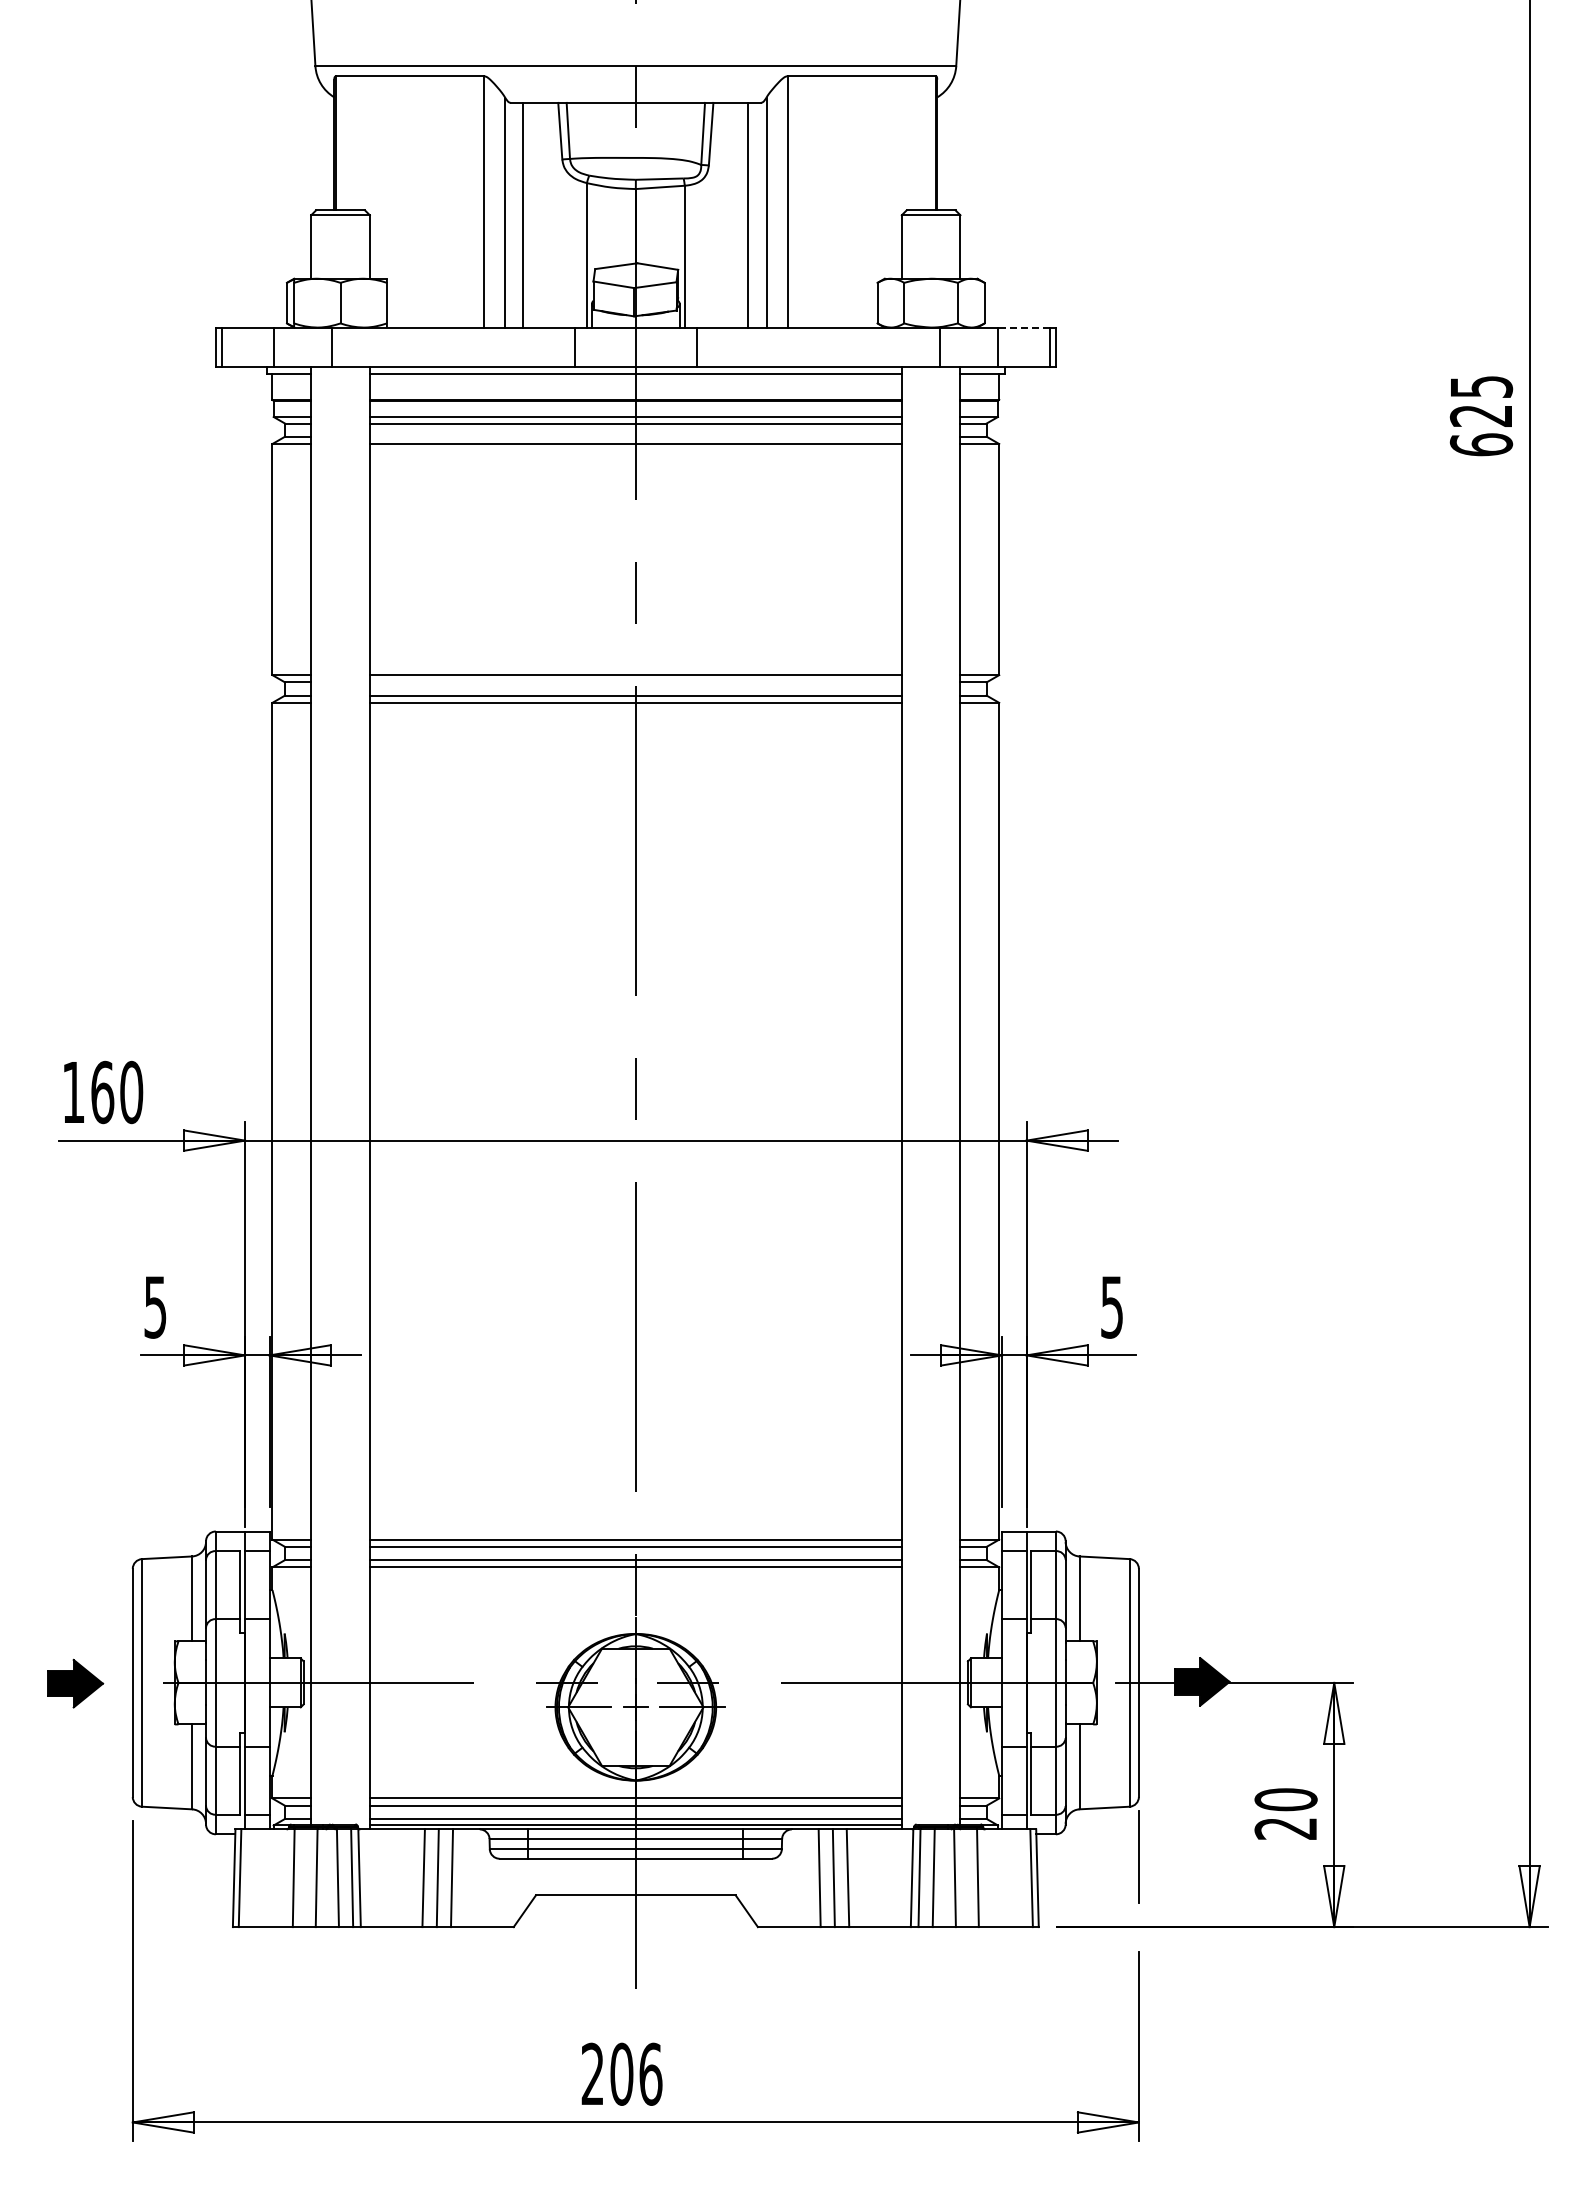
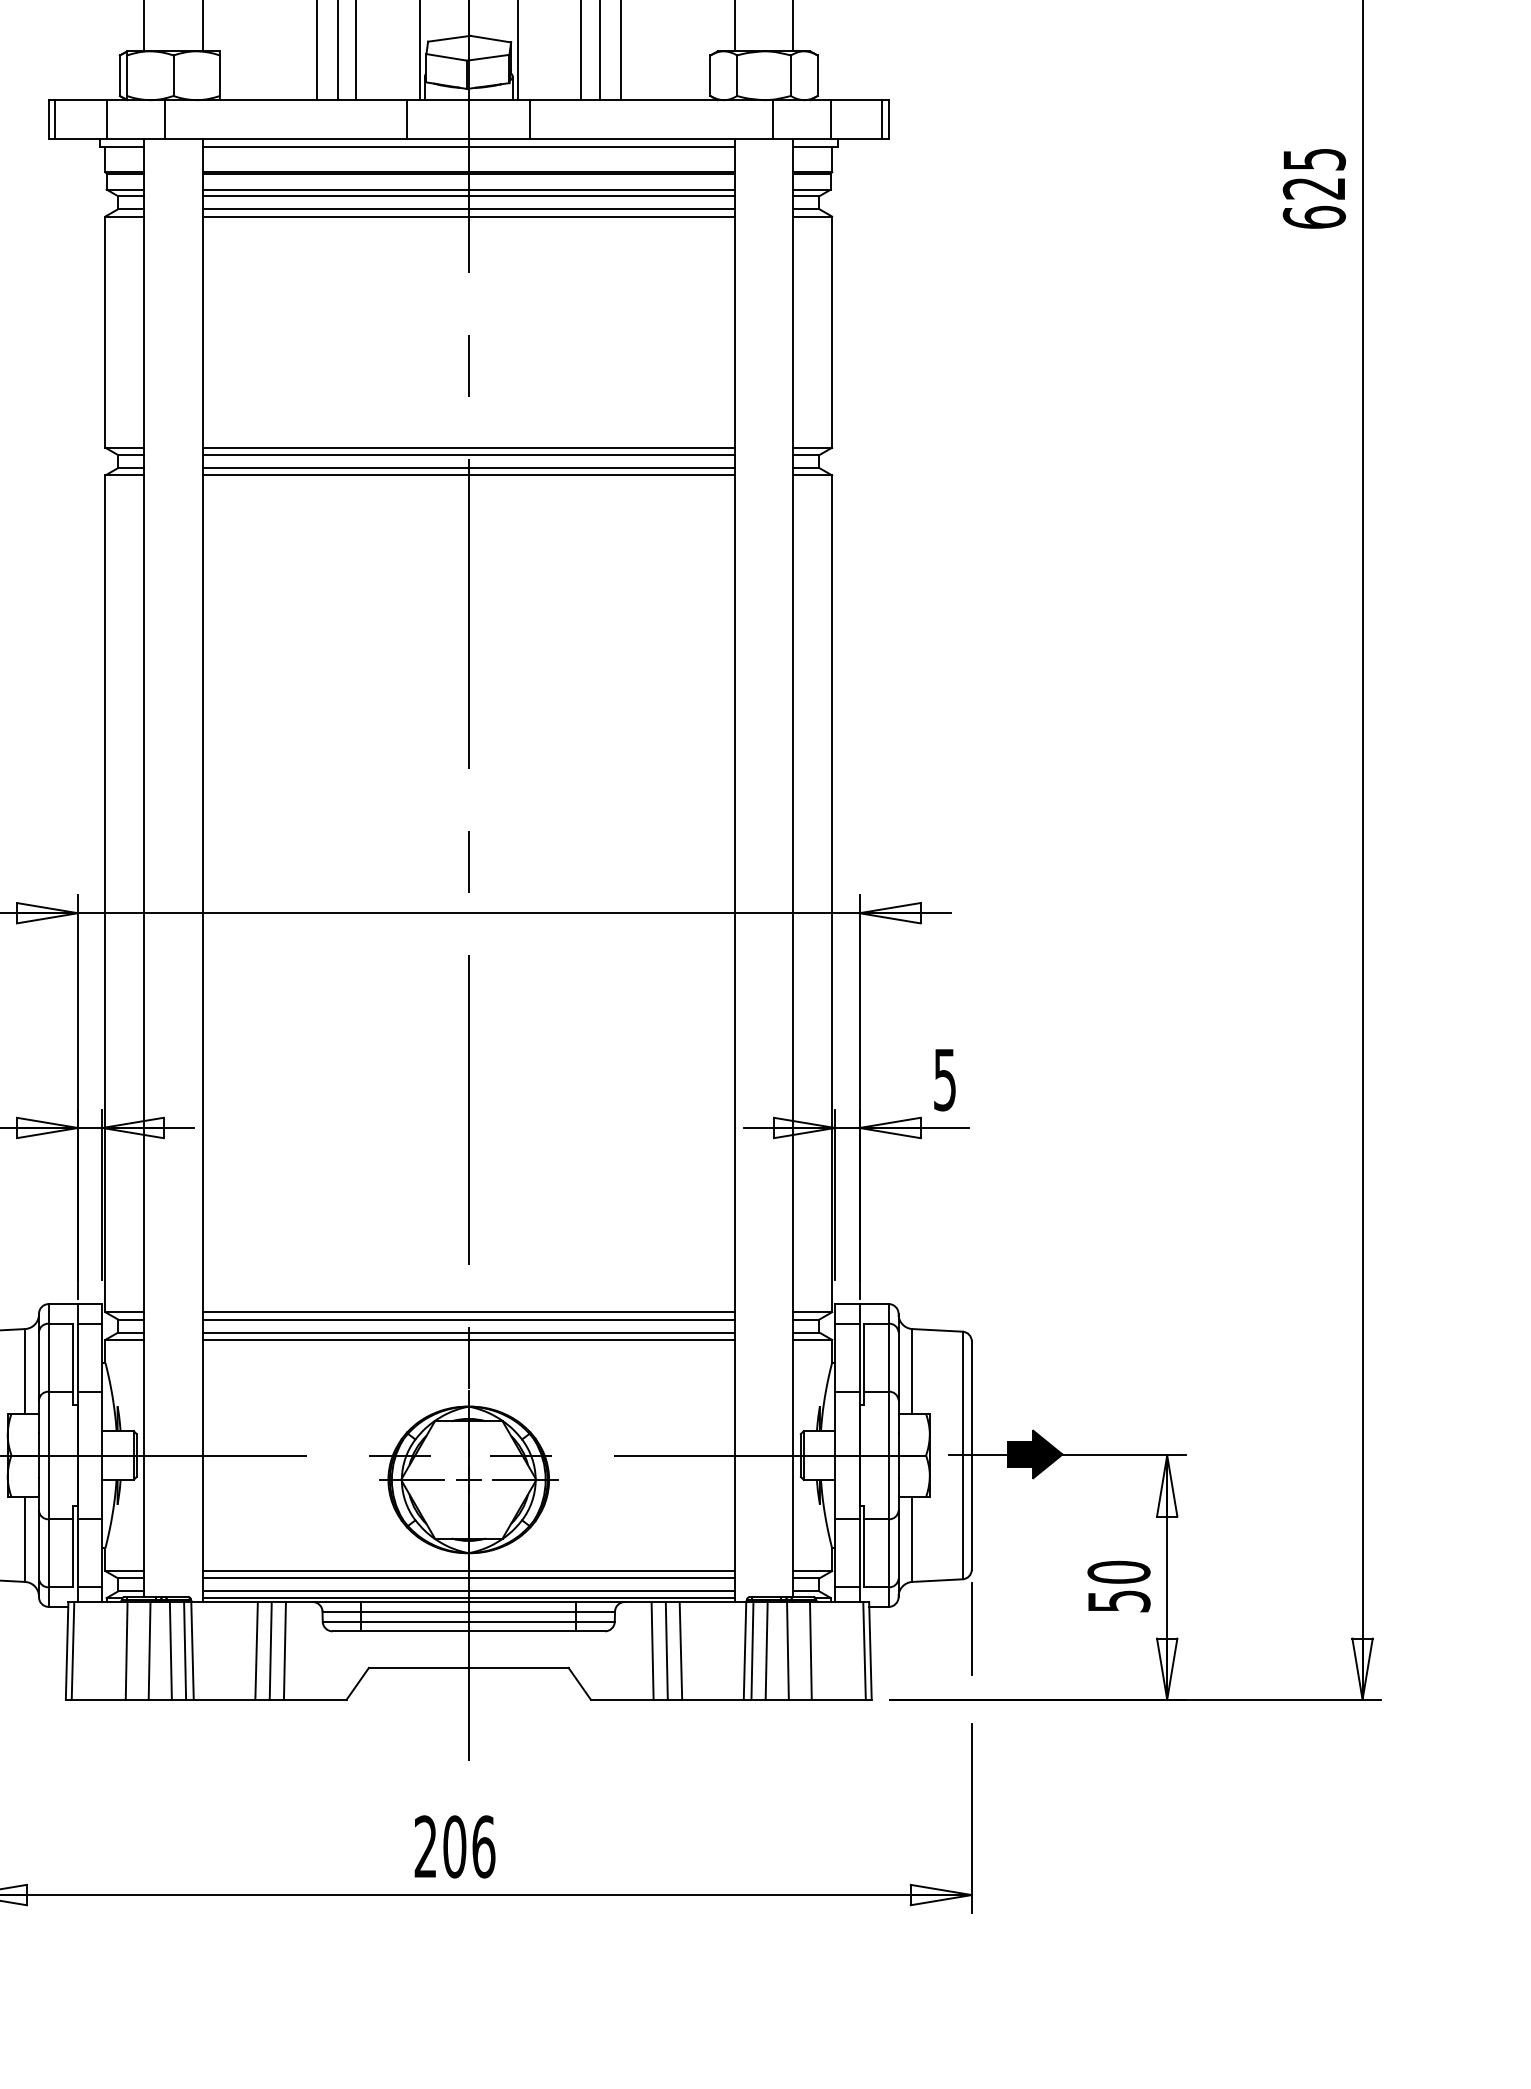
line: (1023, 327) -> (856, 100), dashed -> solid
line: (635, 436) -> (468, 209), added
line: (635, 682) -> (468, 455), added
text: (1285, 1828) -> (1118, 1601), 20 -> 50

